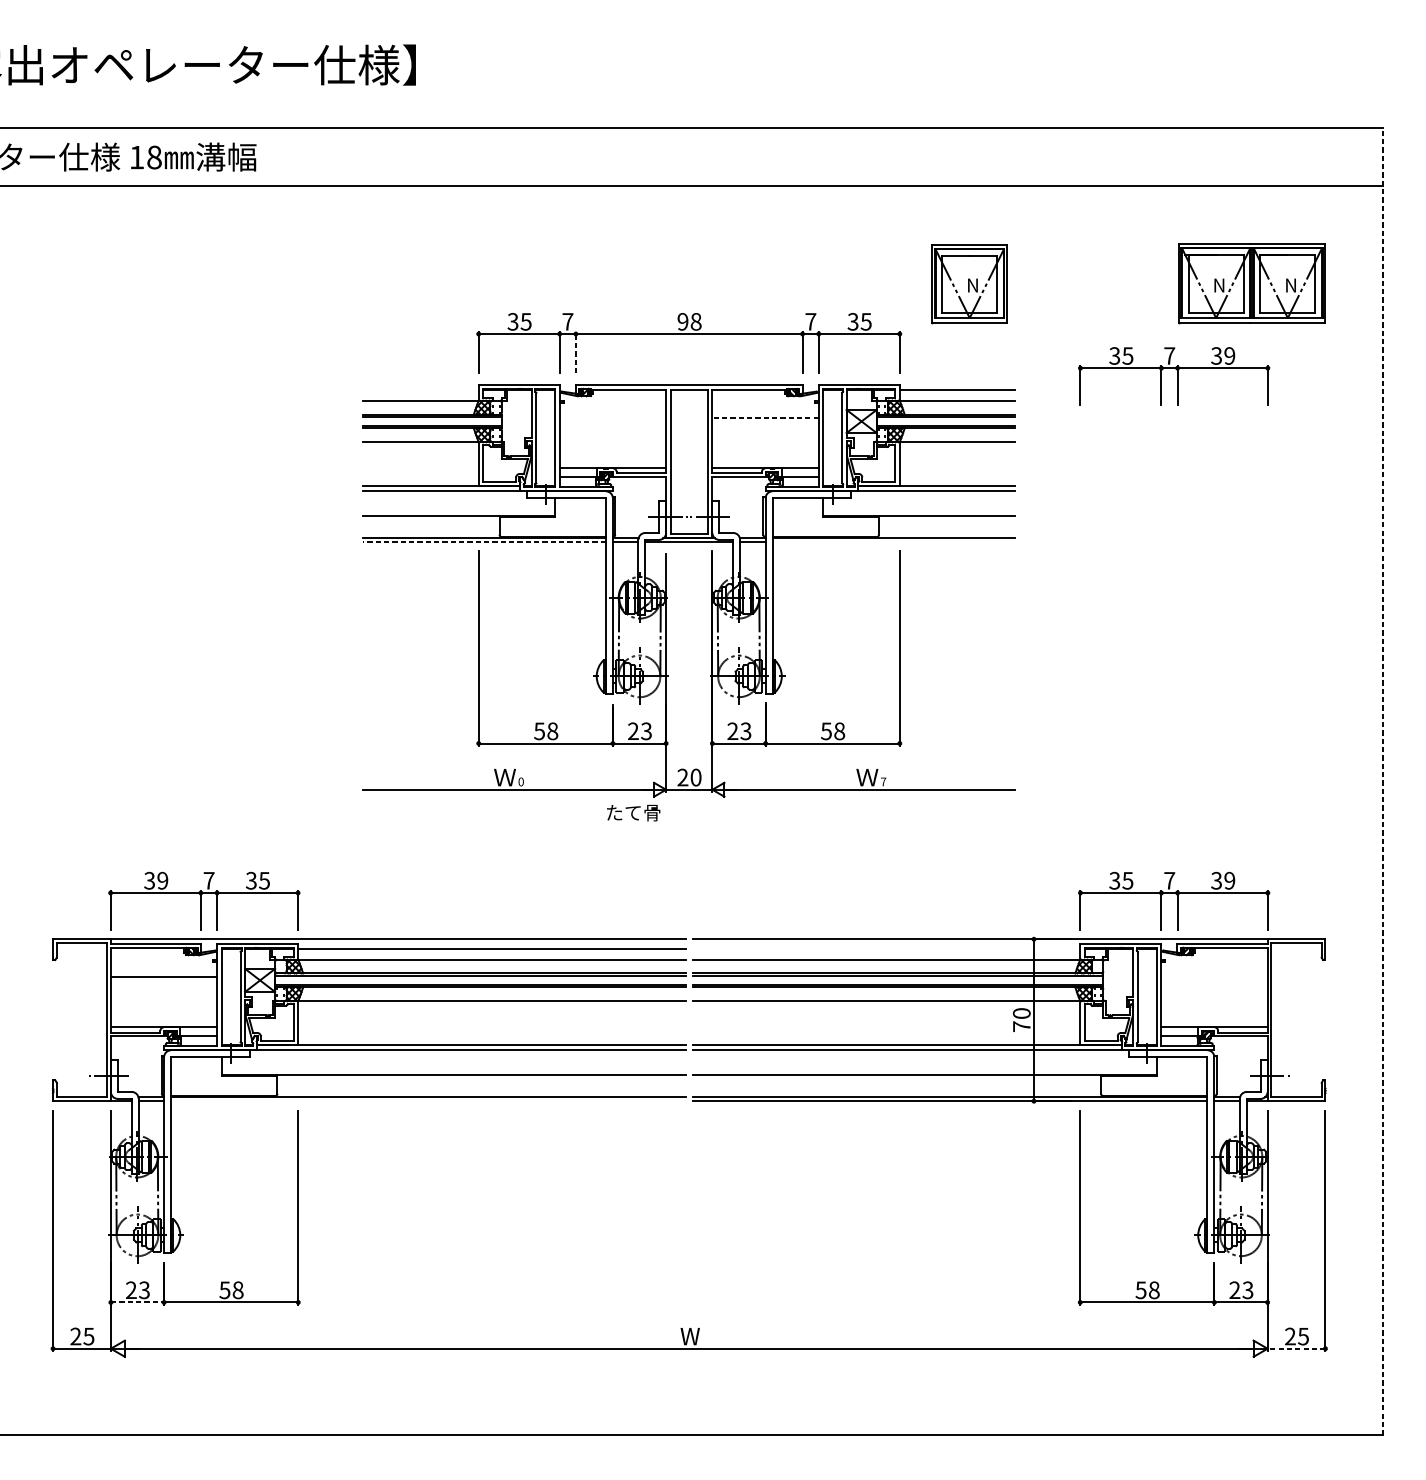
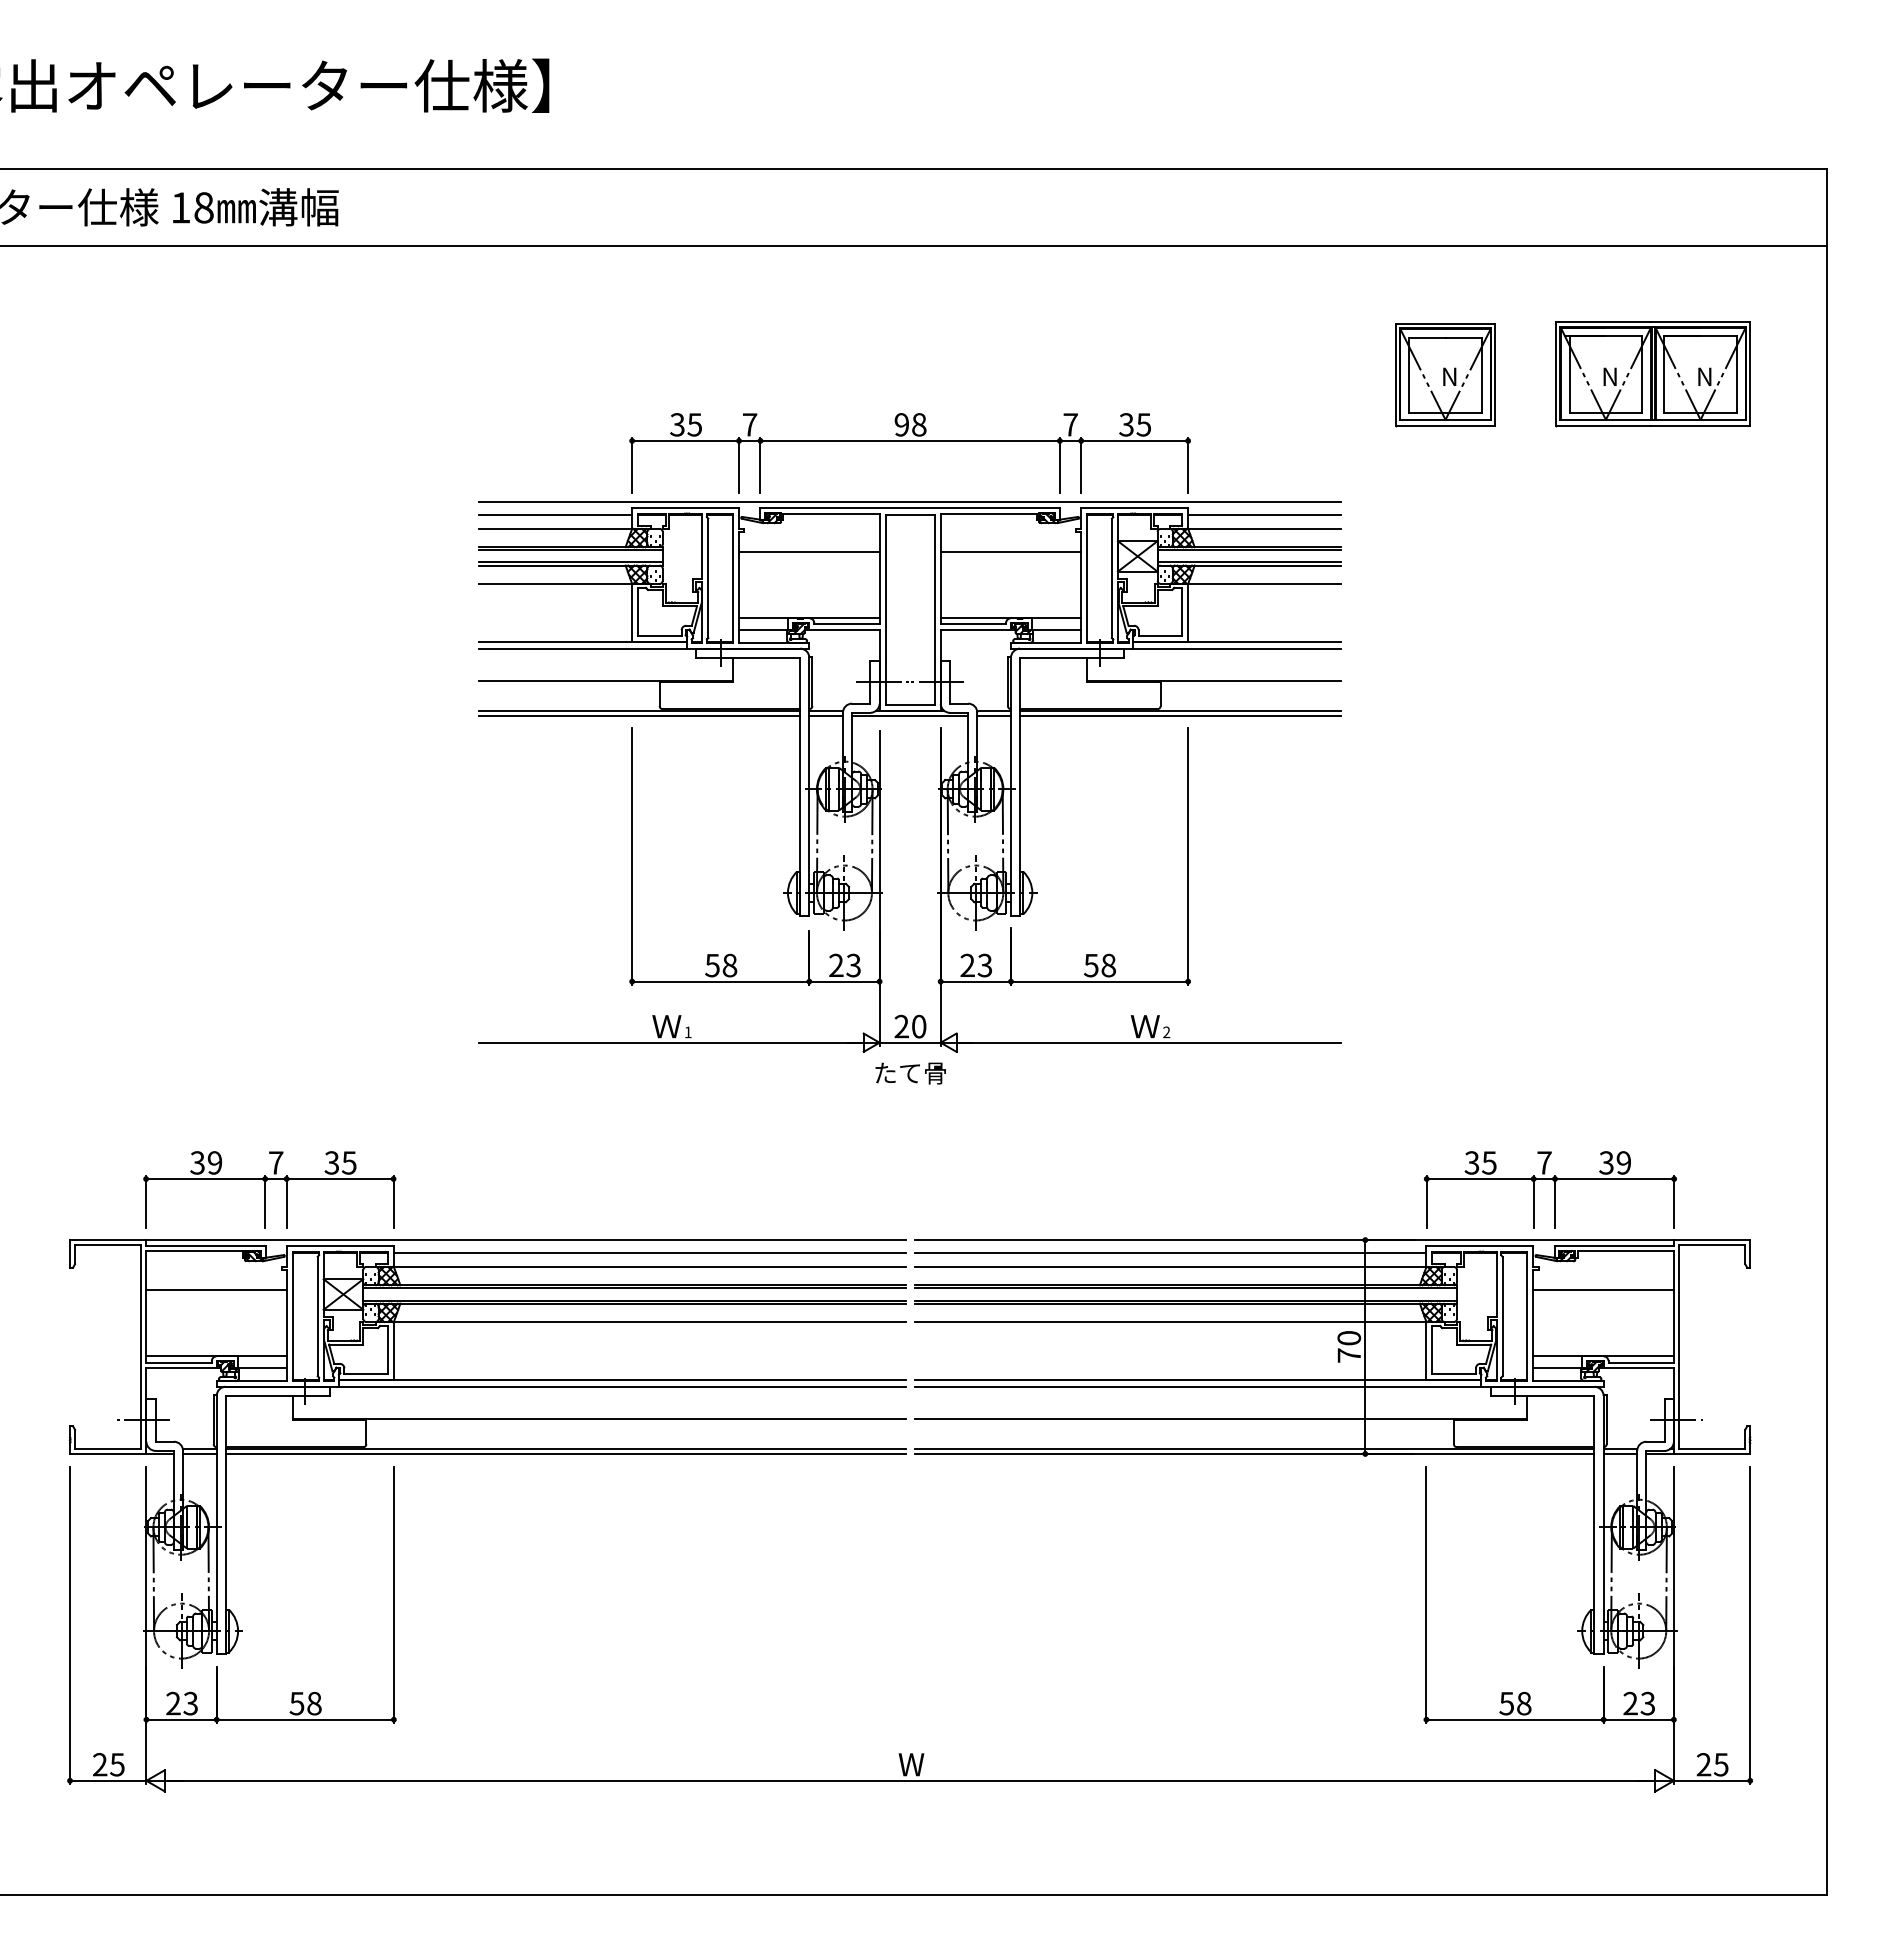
part: (969, 284) -> (1445, 375), moved
line: (575, 351) -> (760, 464), dashed -> solid
part: (1174, 376) -> (1550, 496), removed
line: (688, 380) -> (909, 502), added
line: (420, 389) -> (555, 514), added
line: (613, 417) -> (809, 551), added
line: (765, 417) -> (1010, 551), dashed -> solid
line: (484, 541) -> (639, 715), dashed -> solid
line: (893, 541) -> (1180, 715), added
line: (1383, 781) -> (1826, 1031), dashed -> solid
text: (520, 782) -> (687, 1032), 0 -> 1
text: (883, 782) -> (1166, 1032), 7 -> 2
text: (633, 813) -> (910, 1073), moved
line: (886, 948) -> (1170, 1252), added
line: (1214, 976) -> (1603, 1289), added
line: (428, 1100) -> (565, 1453), added
line: (138, 1302) -> (182, 1719), dashed -> solid
line: (1296, 1348) -> (1711, 1780), dashed -> solid

